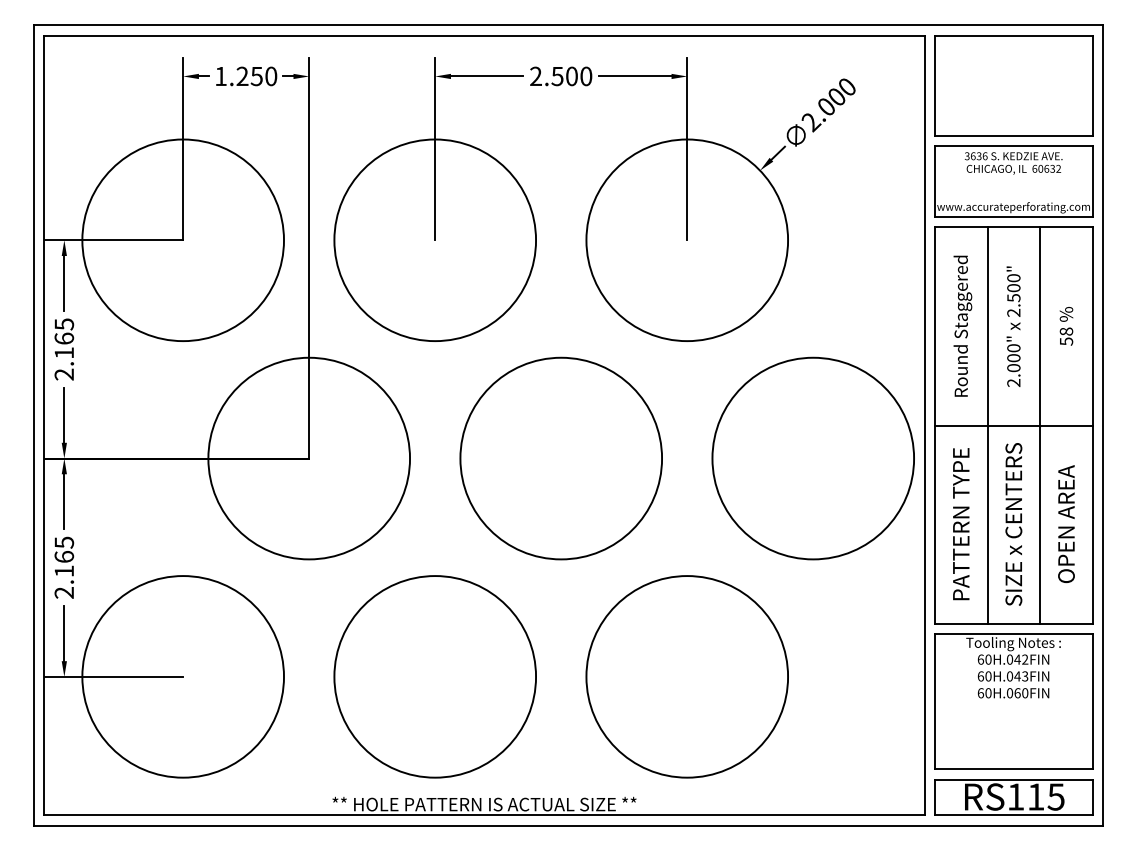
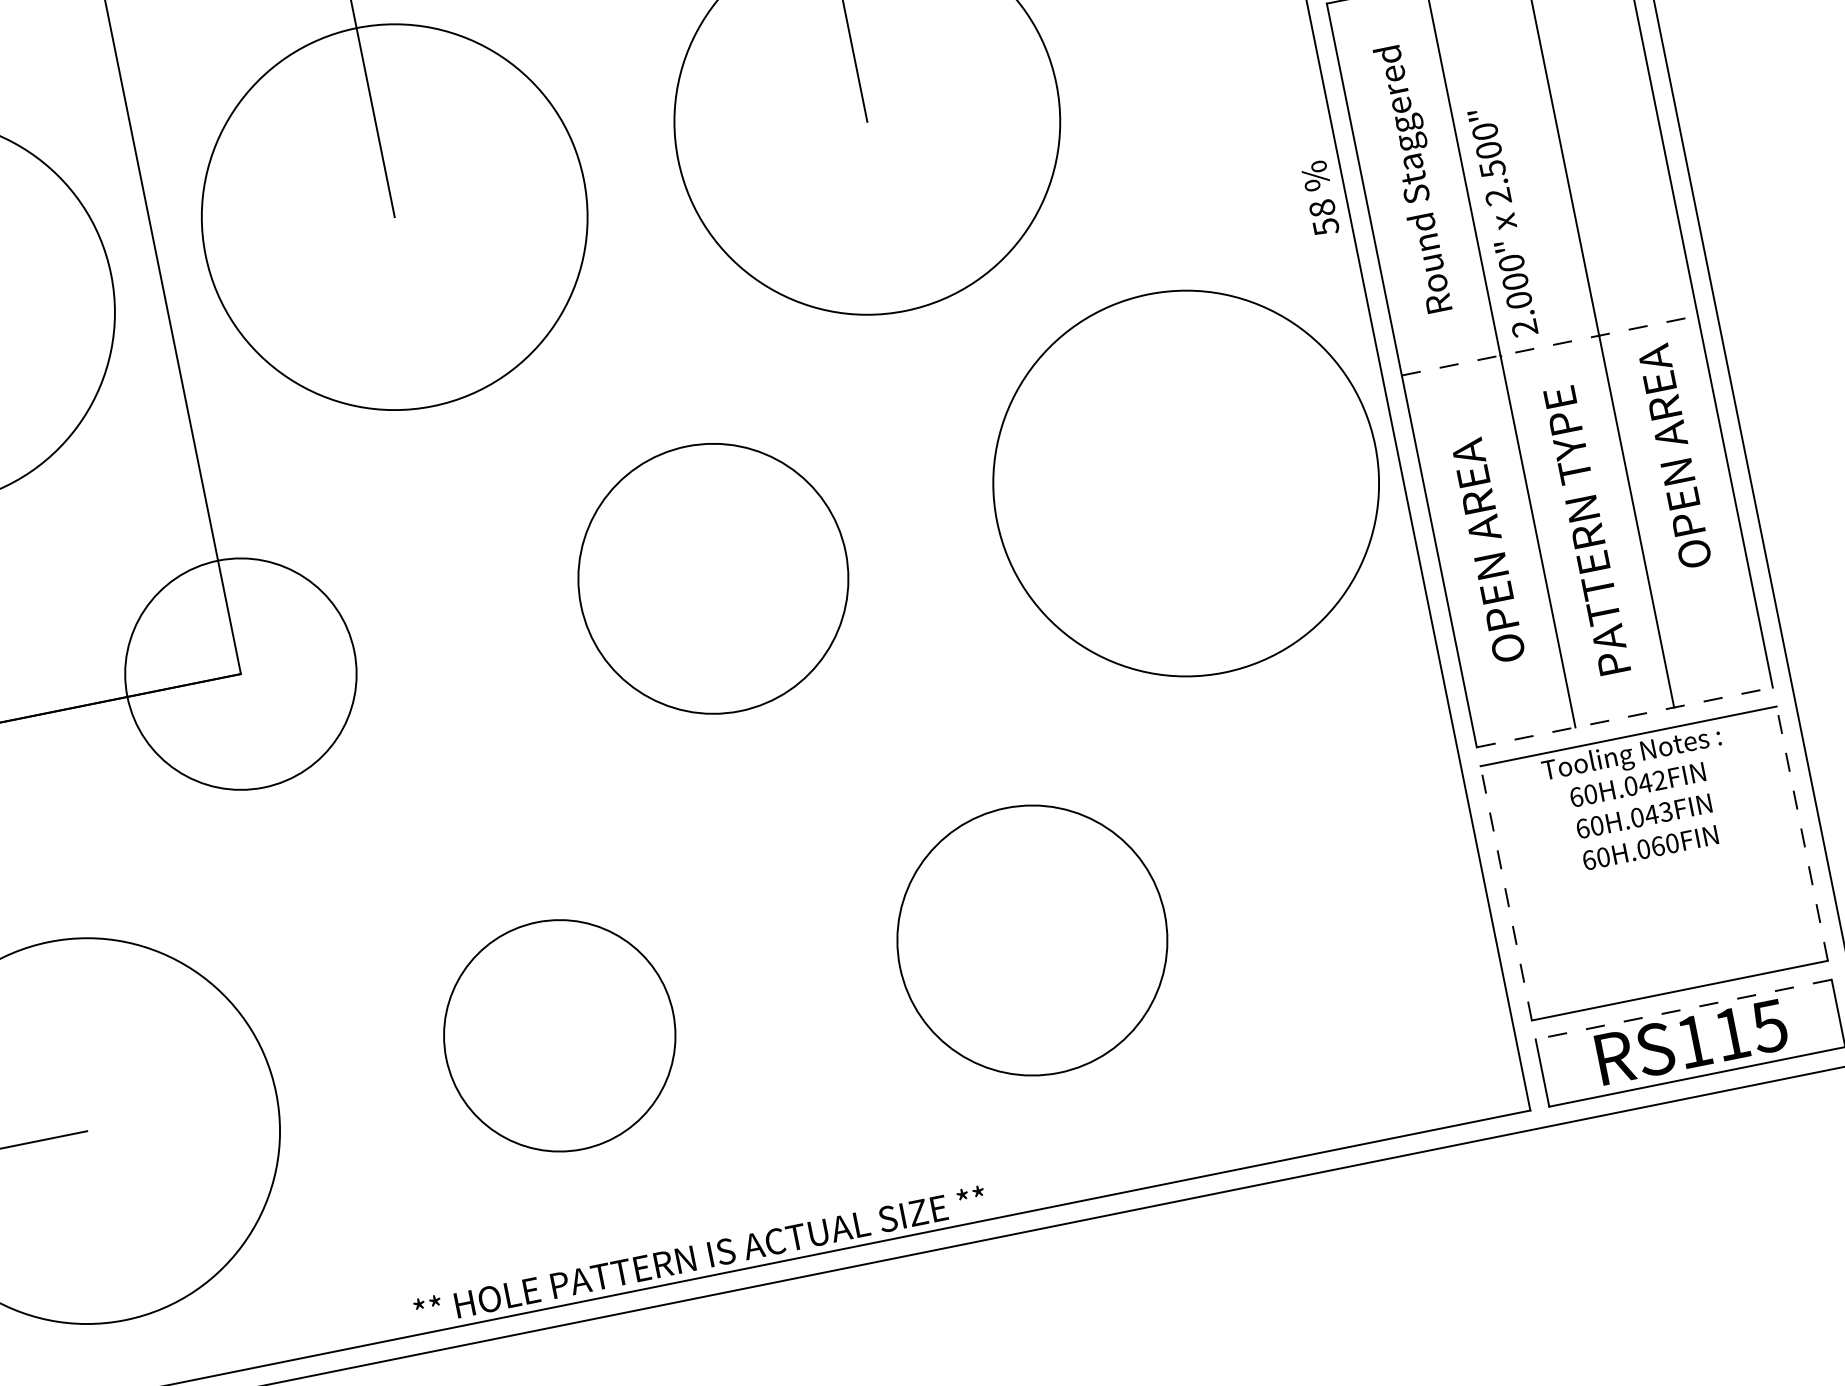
text: (1013, 326) -> (1502, 222), moved
text: (1066, 326) -> (1320, 198), moved
line: (1013, 425) -> (1549, 345), solid -> dashed
circle: (309, 458) -> (241, 673), size x0.6
circle: (560, 458) -> (712, 578), size x0.7
text: (960, 524) -> (1487, 551), PATTERN TYPE -> OPEN AREA
text: (1013, 524) -> (1586, 531), SIZE x CENTERS -> PATTERN TYPE
text: (1066, 524) -> (1674, 457), moved
line: (1013, 623) -> (1624, 717), solid -> dashed
circle: (435, 676) -> (560, 1035), size x0.6
circle: (687, 676) -> (1032, 939), size x0.7
line: (934, 701) -> (1505, 893), solid -> dashed
line: (1092, 701) -> (1801, 833), solid -> dashed
line: (1013, 779) -> (1682, 1009), solid -> dashed

